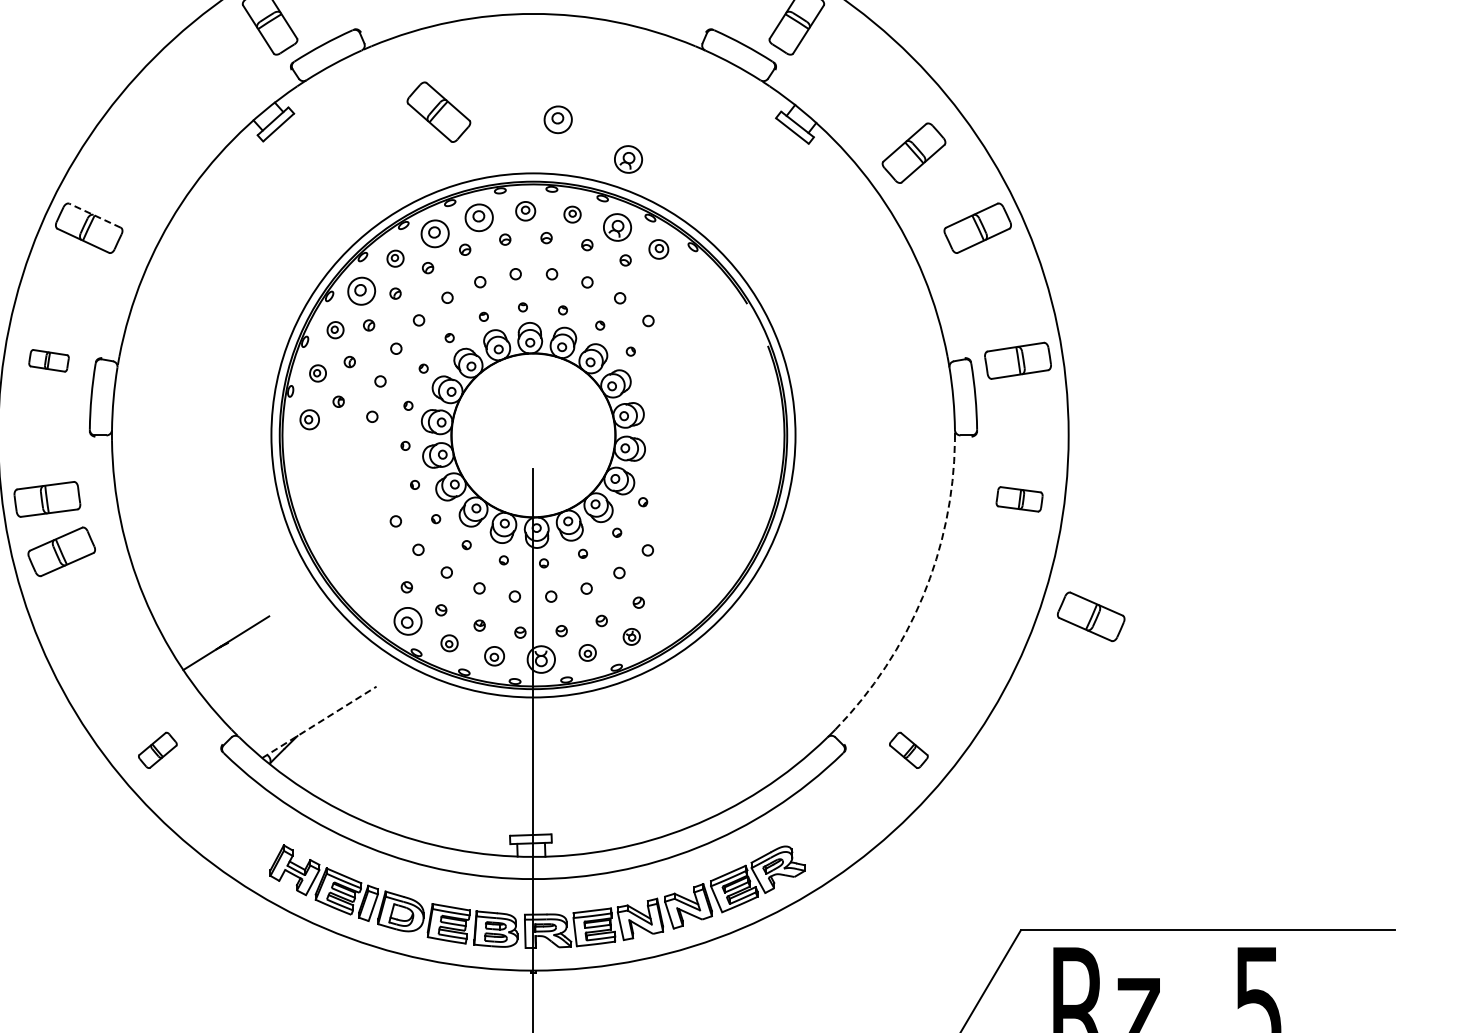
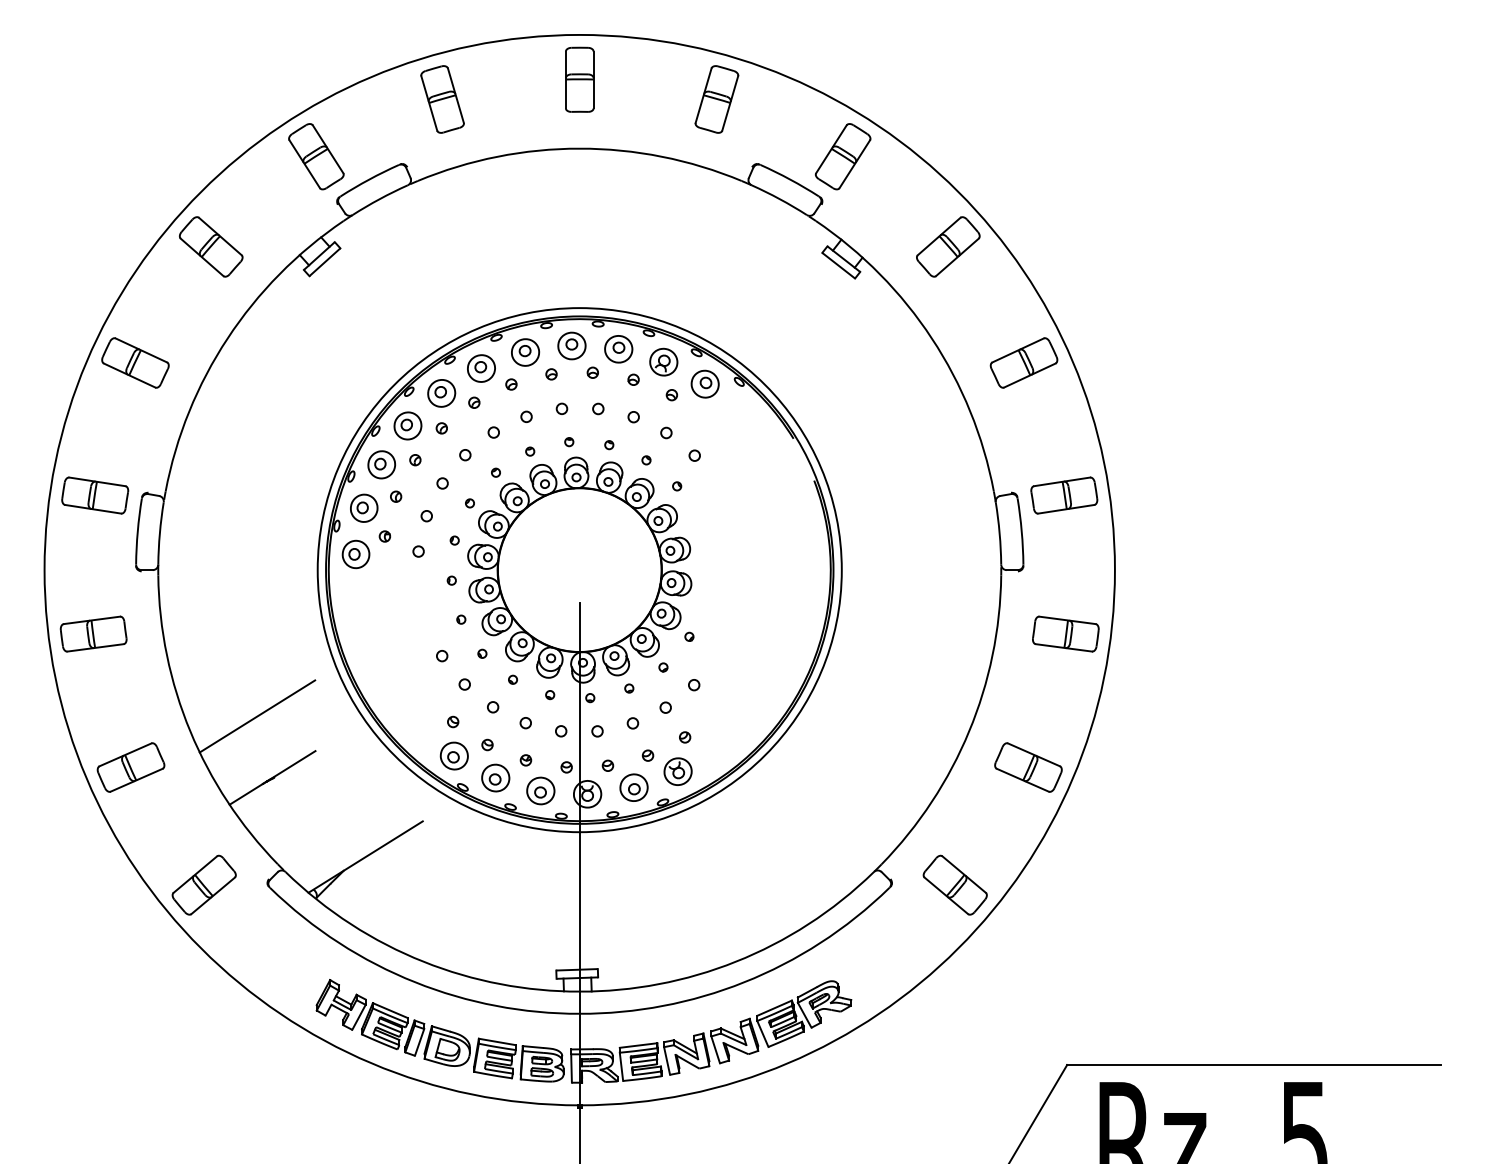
part: (439, 111) -> (211, 246), moved
part: (558, 119) -> (604, 254), removed
part: (914, 152) -> (948, 246), moved
part: (628, 158) -> (674, 293), removed
part: (525, 210) -> (571, 345), size x1.43
part: (572, 214) -> (618, 349), size x1.67
line: (94, 215) -> (140, 350), dashed -> solid
part: (658, 248) -> (704, 383), size x1.43
part: (395, 258) -> (441, 393), size x1.67
part: (335, 329) -> (381, 464), size x1.67
part: (49, 360) -> (95, 495), size x1.67
part: (318, 372) -> (364, 507), size x1.67
part: (309, 419) -> (355, 554), size x1.43
part: (1019, 498) -> (1065, 633), size x1.43
part: (61, 551) -> (130, 767), moved
line: (211, 581) -> (257, 716), added
arc: (923, 596) -> (969, 731), dashed -> solid
part: (1091, 616) -> (1028, 767), moved
part: (631, 636) -> (677, 771), size x1.67
part: (449, 642) -> (495, 777), size x1.67
part: (587, 652) -> (633, 787), size x1.67
part: (494, 655) -> (540, 790), size x1.43
line: (320, 721) -> (366, 856), dashed -> solid
part: (157, 749) -> (203, 884), size x1.67
part: (908, 749) -> (954, 884), size x1.67

